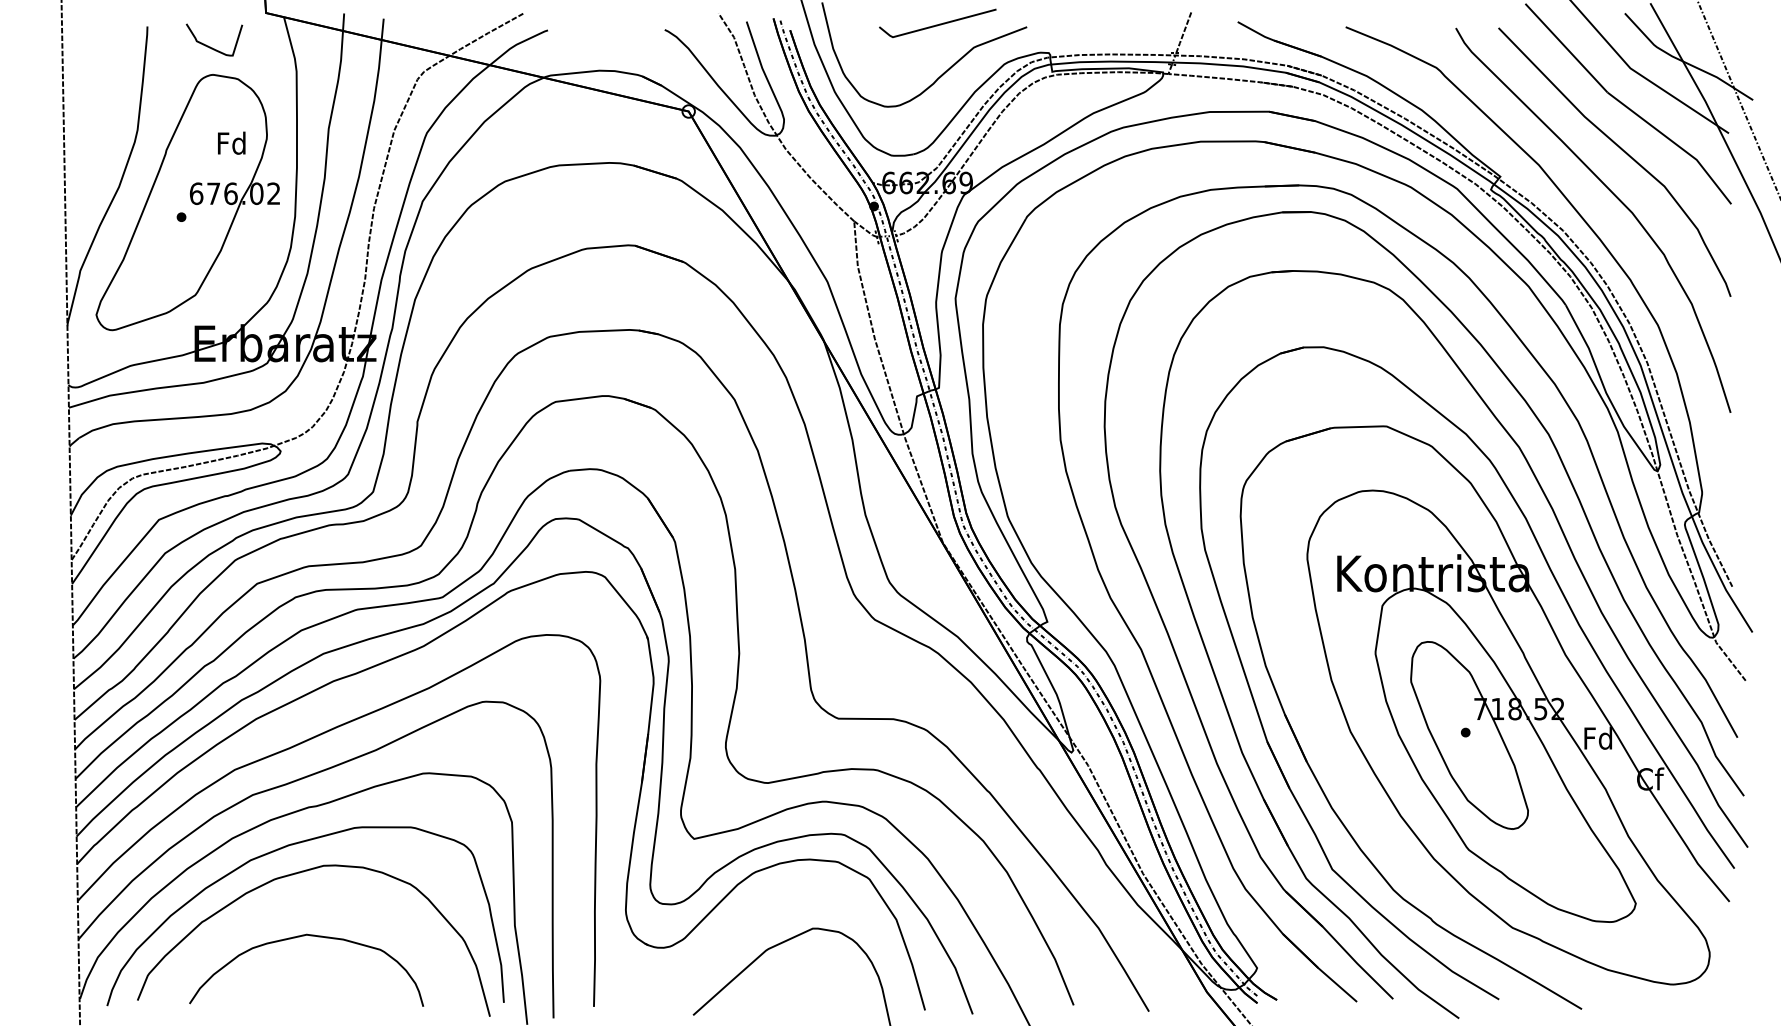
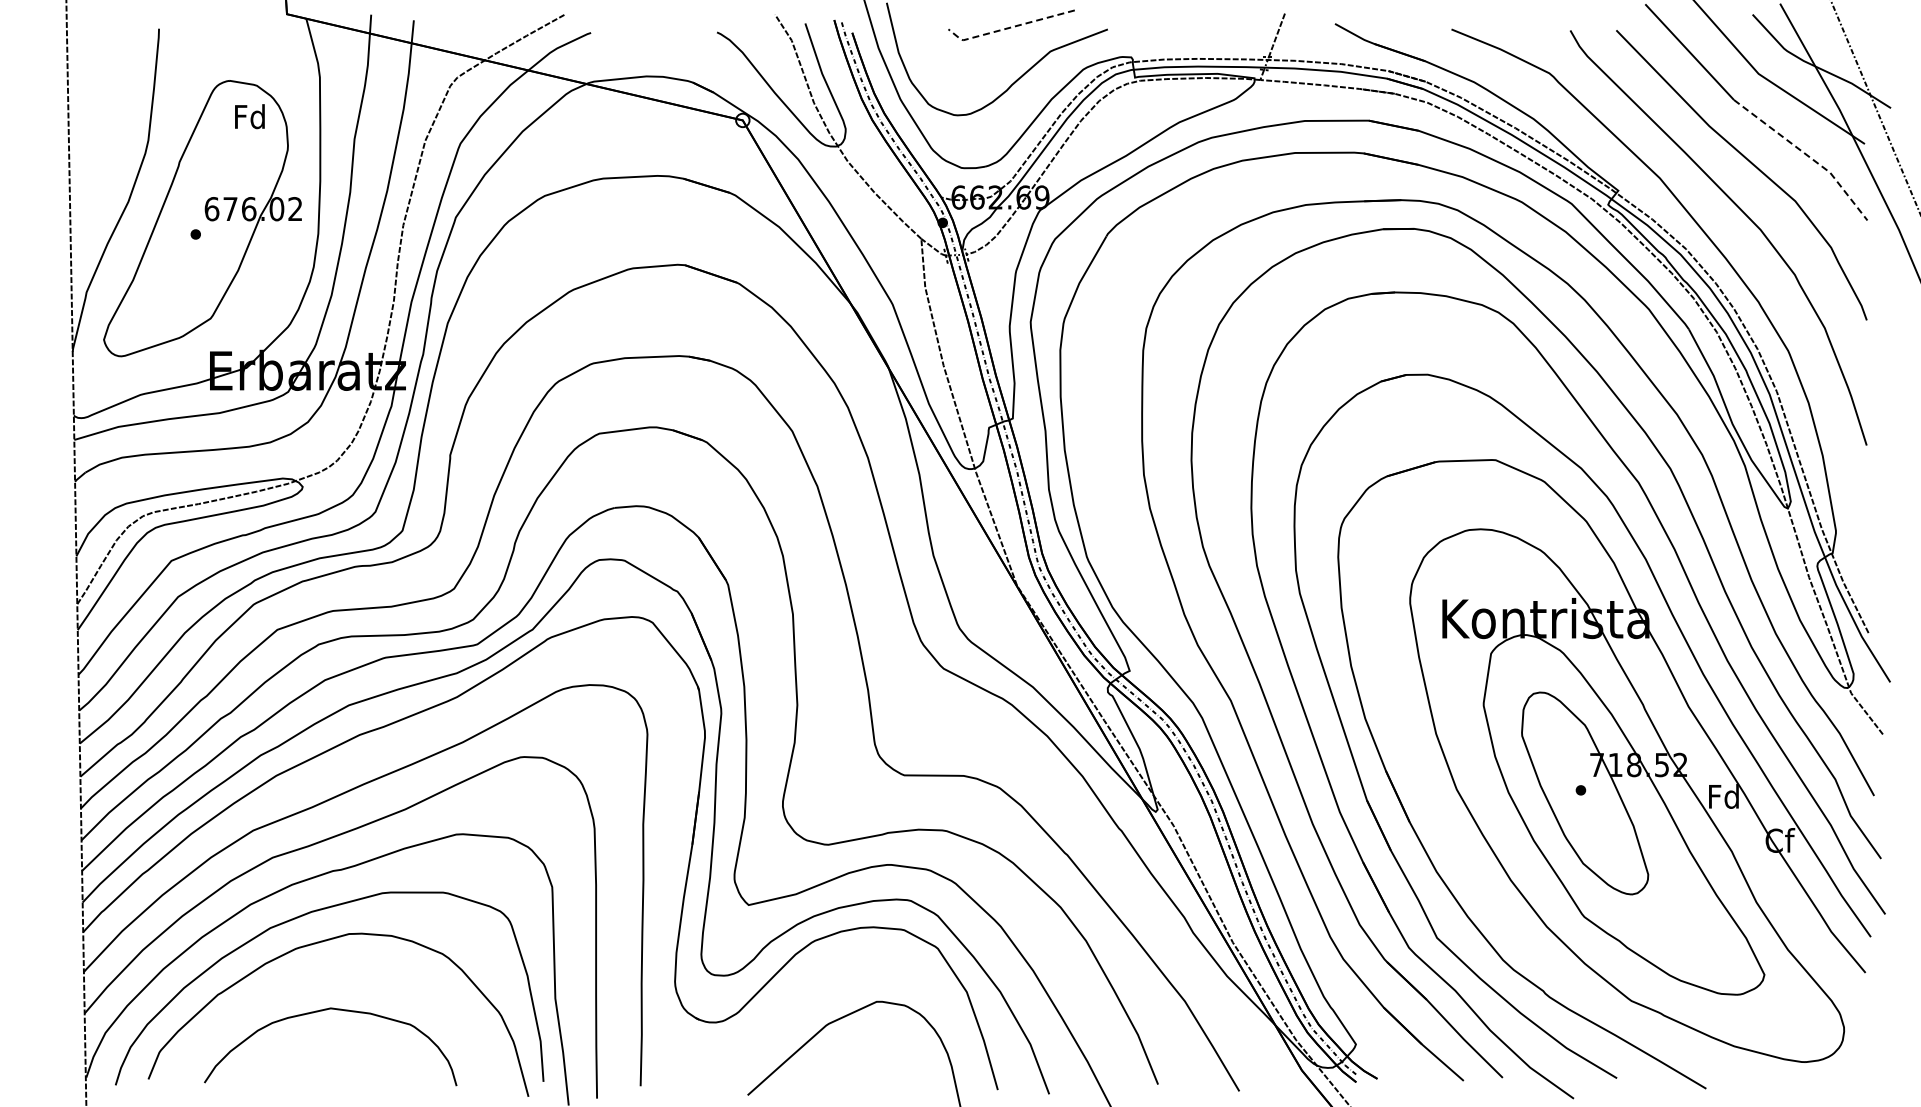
line: (935, 26) -> (1008, 28), solid -> dashed
curve: (210, 46) -> (227, 50), removed
text: (231, 143) -> (249, 116), moved
line: (1675, 144) -> (1807, 155), solid -> dashed

